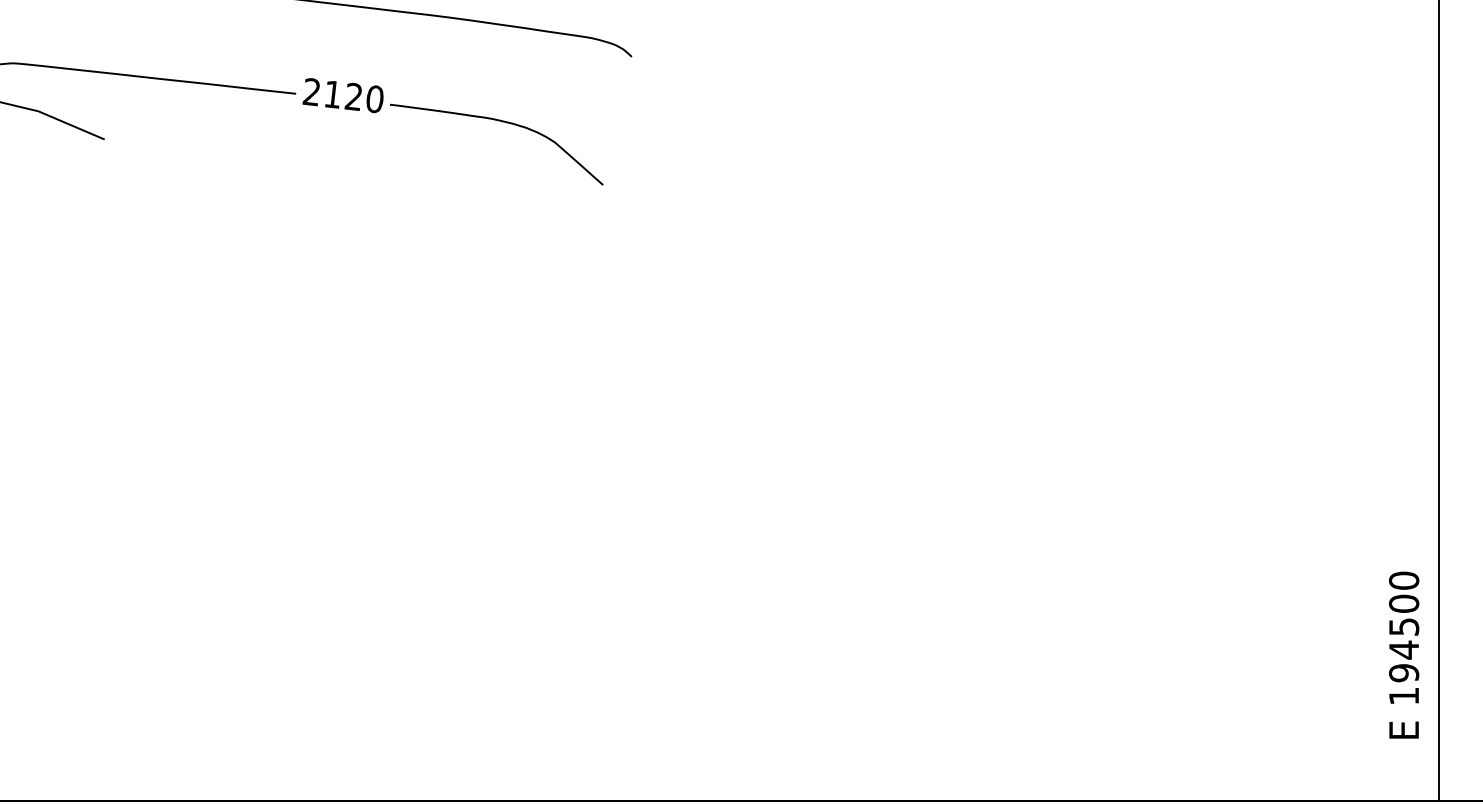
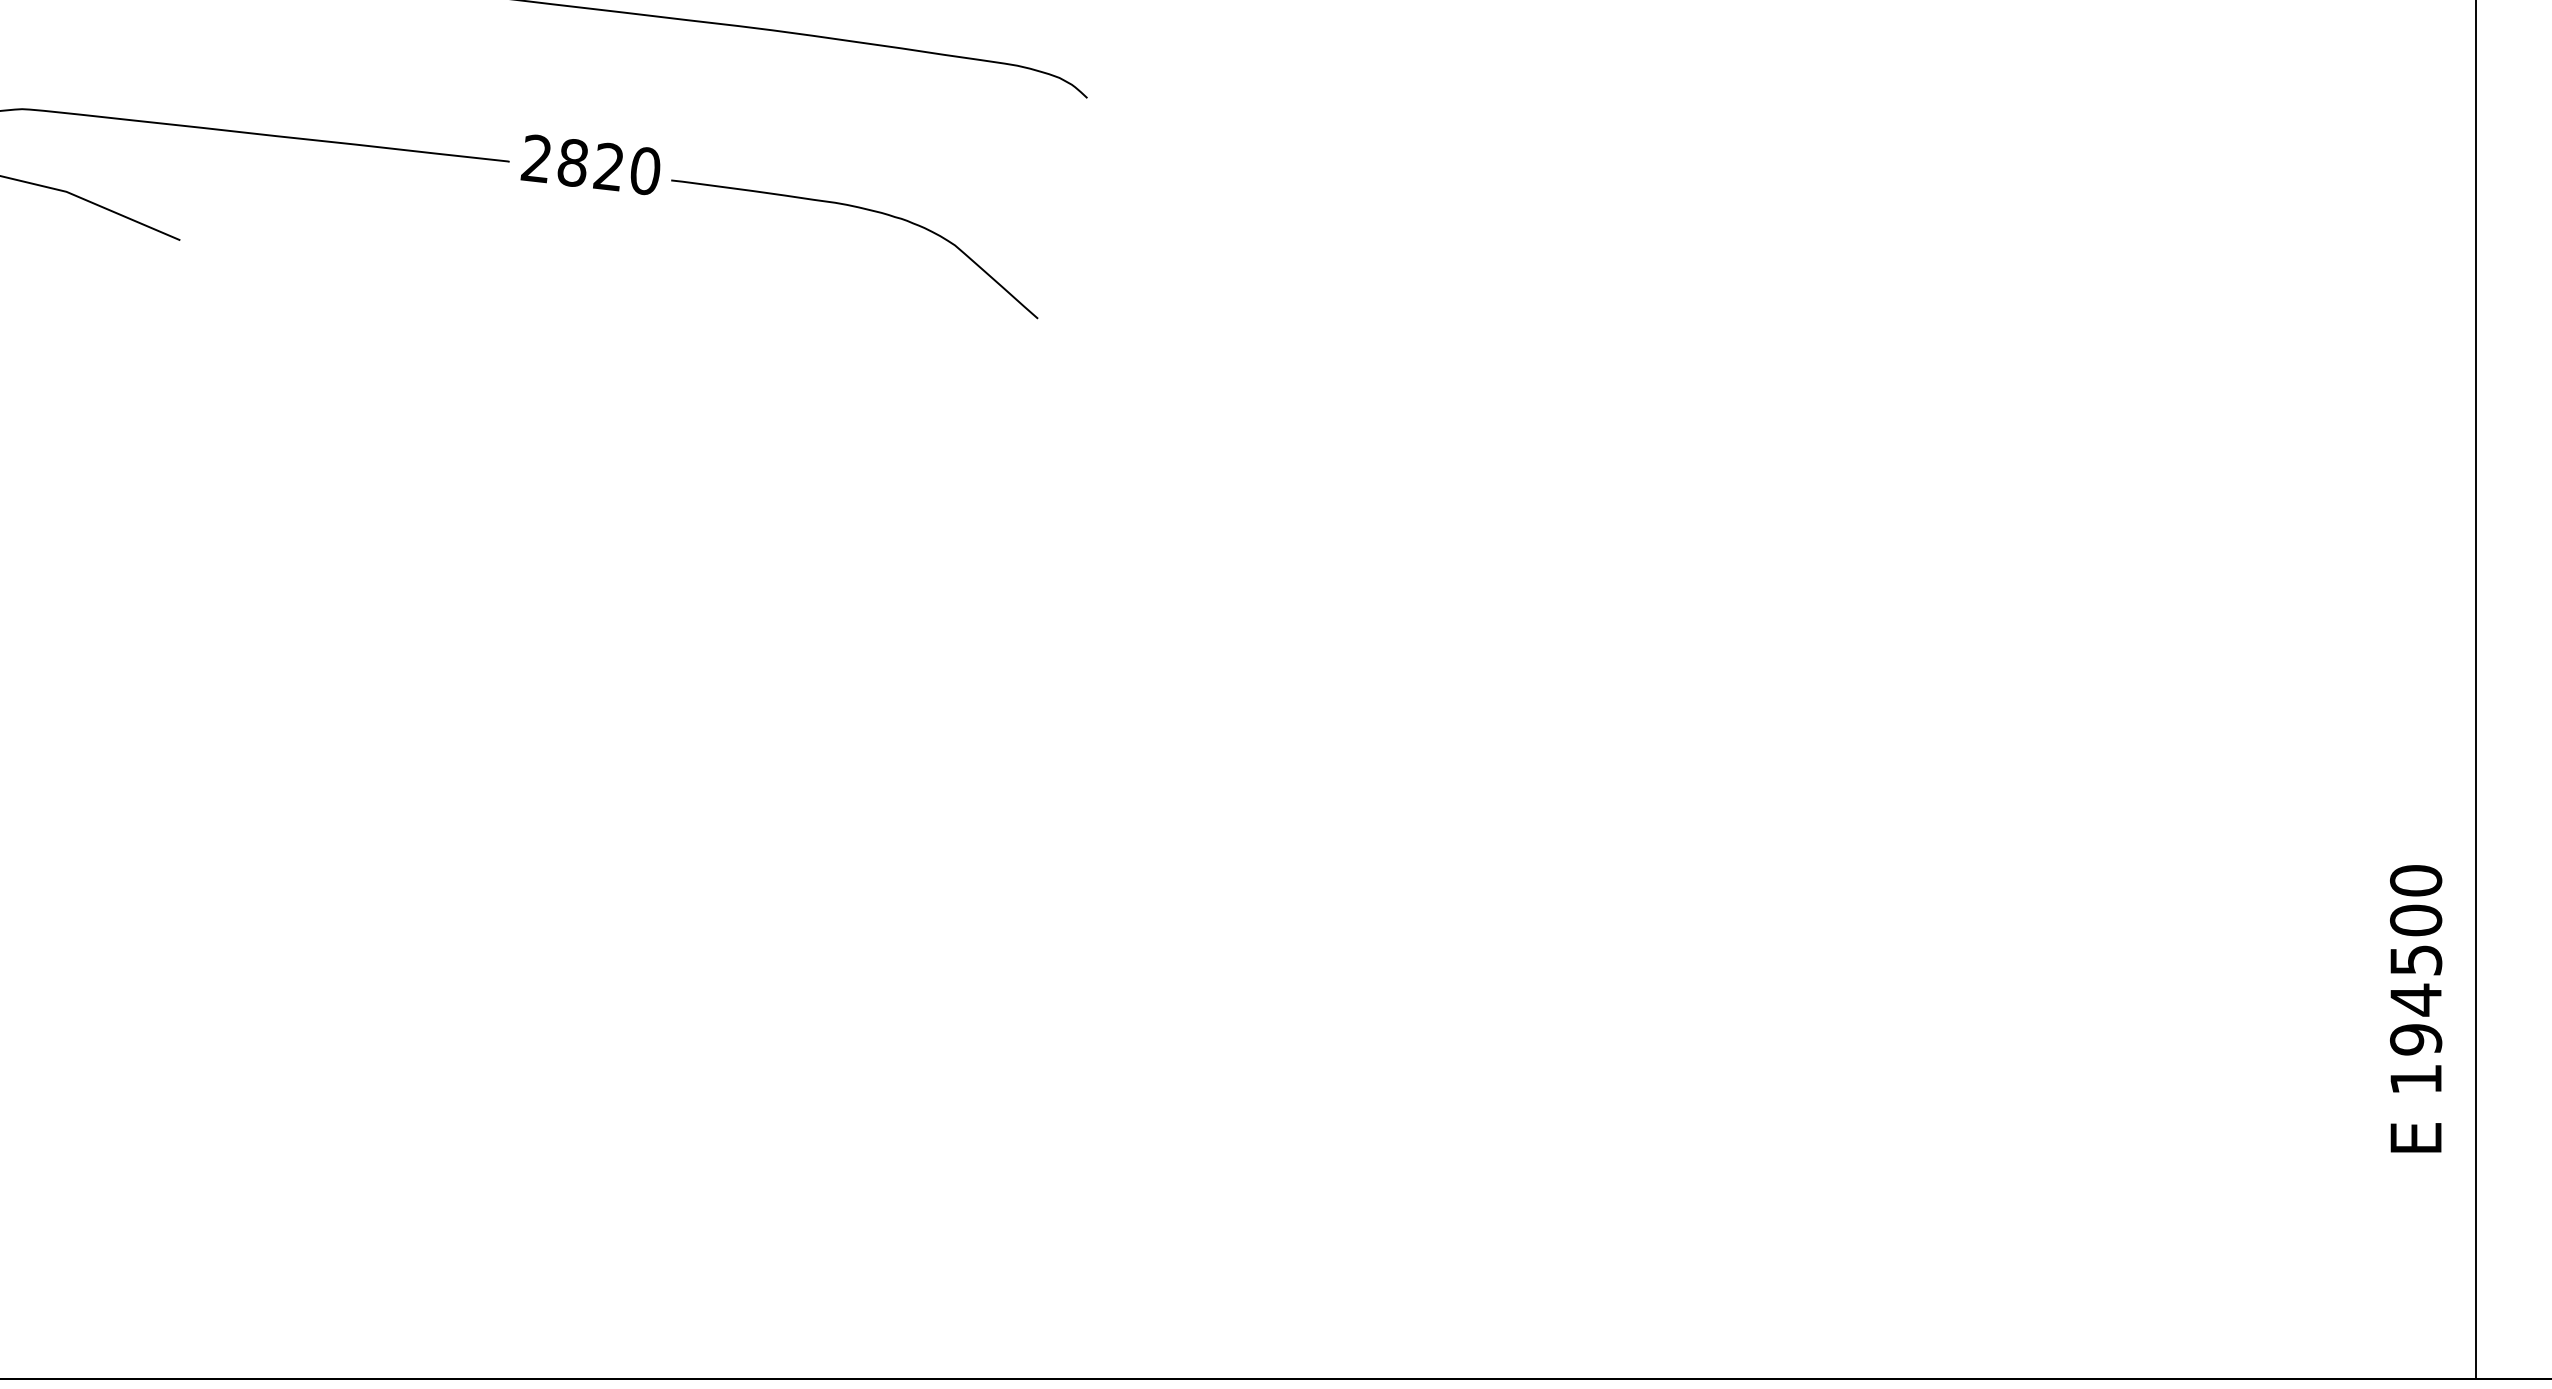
text: (332, 94) -> (572, 162), 2120 -> 2820
text: (1404, 654) -> (2416, 1007), moved

